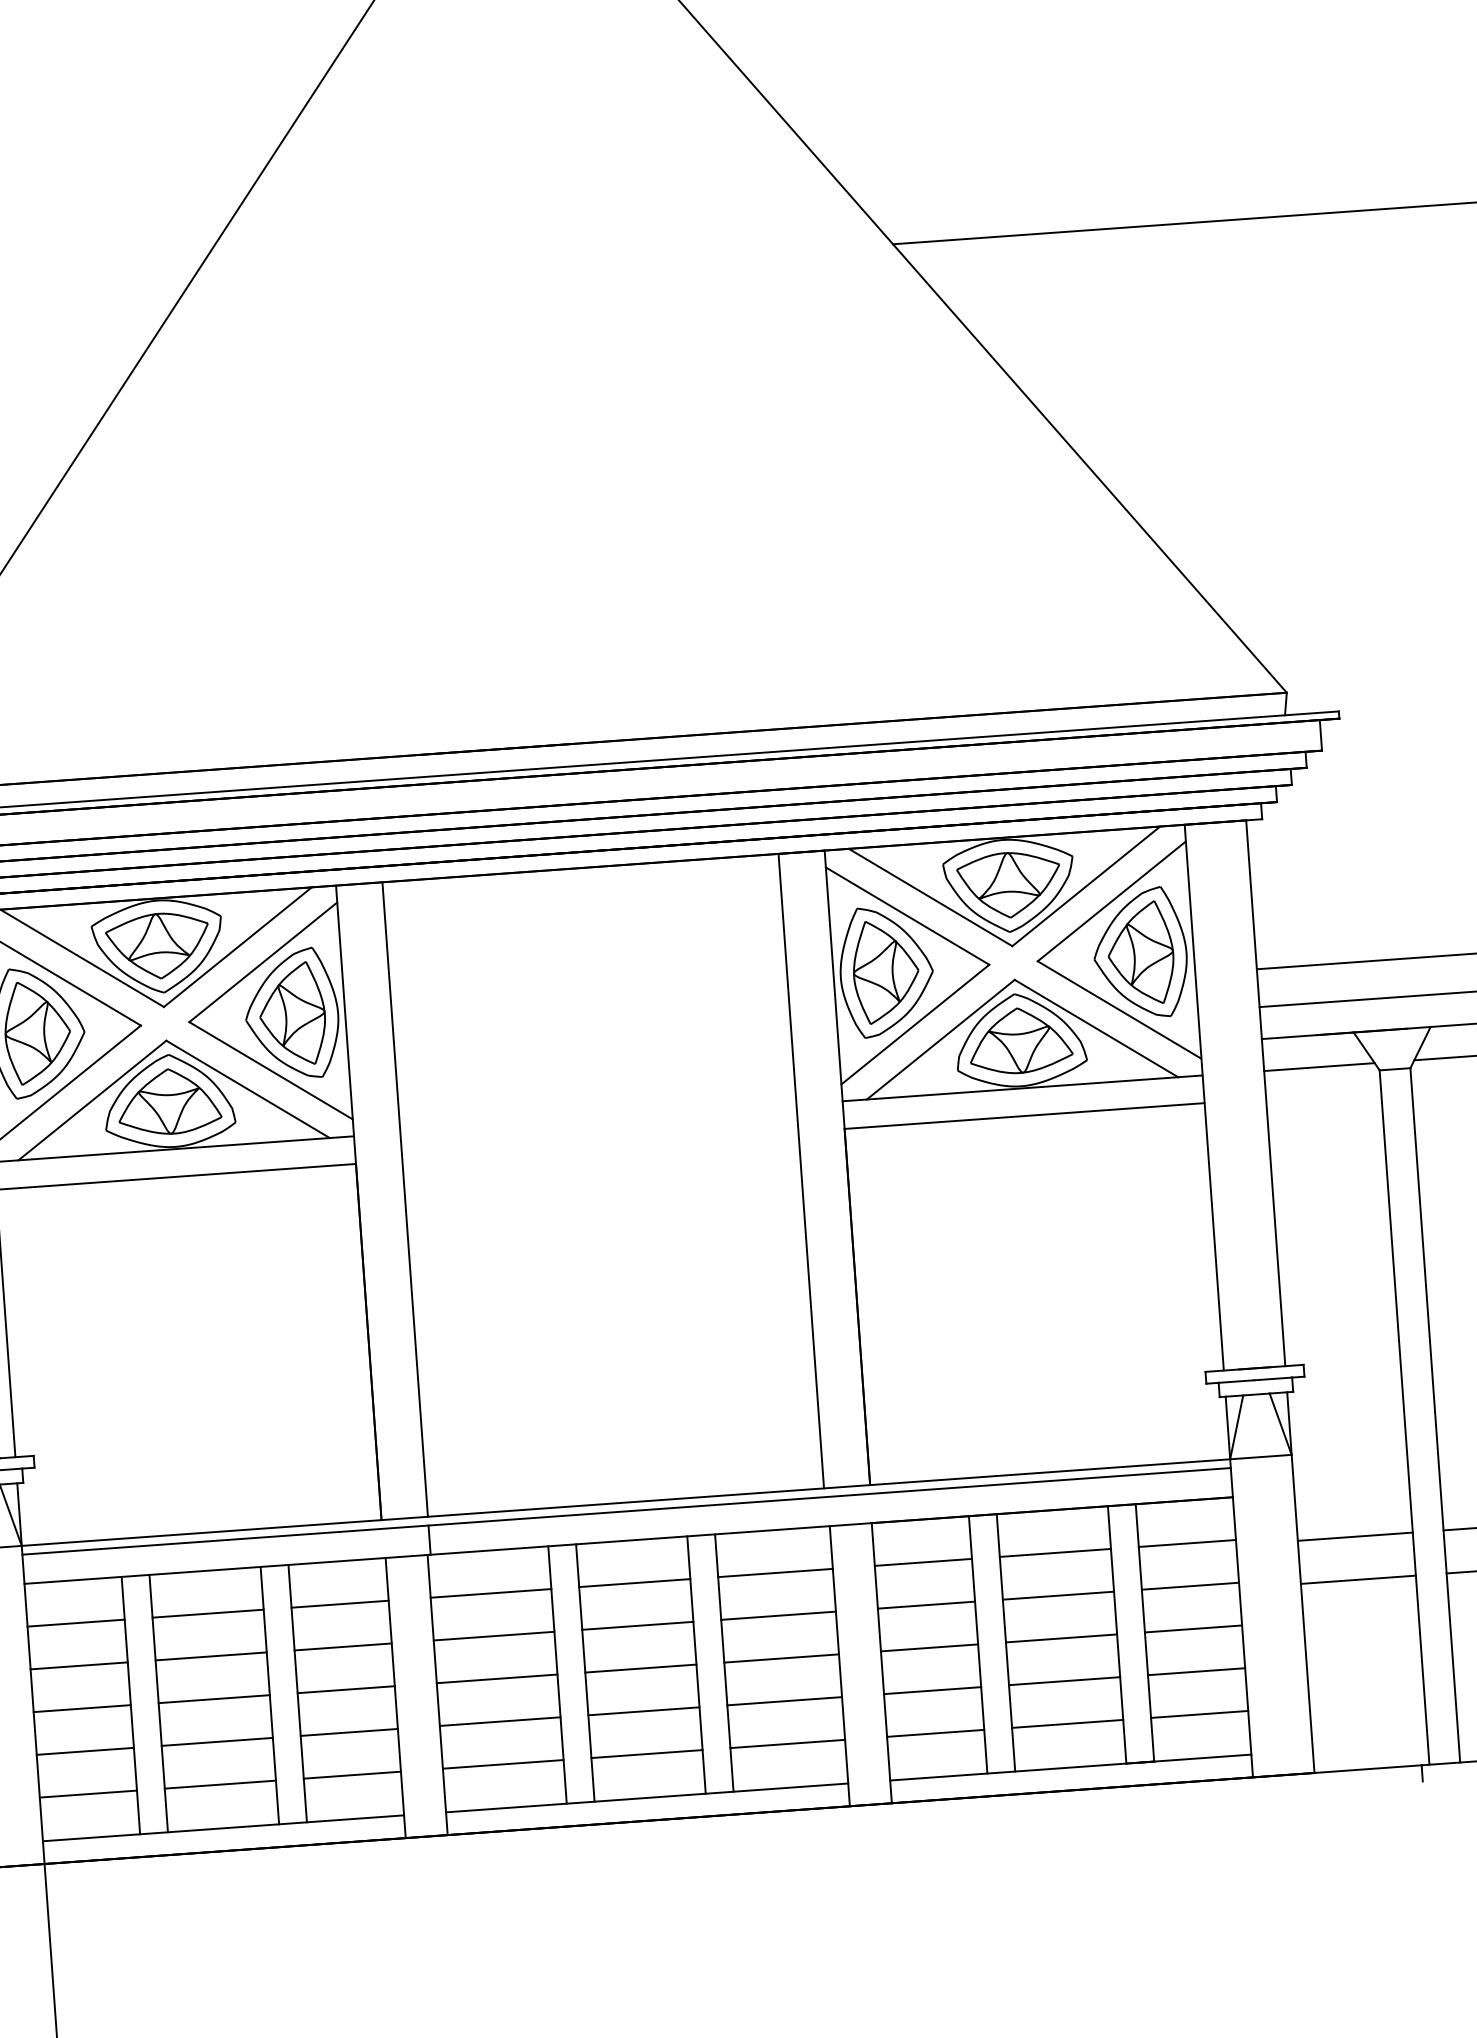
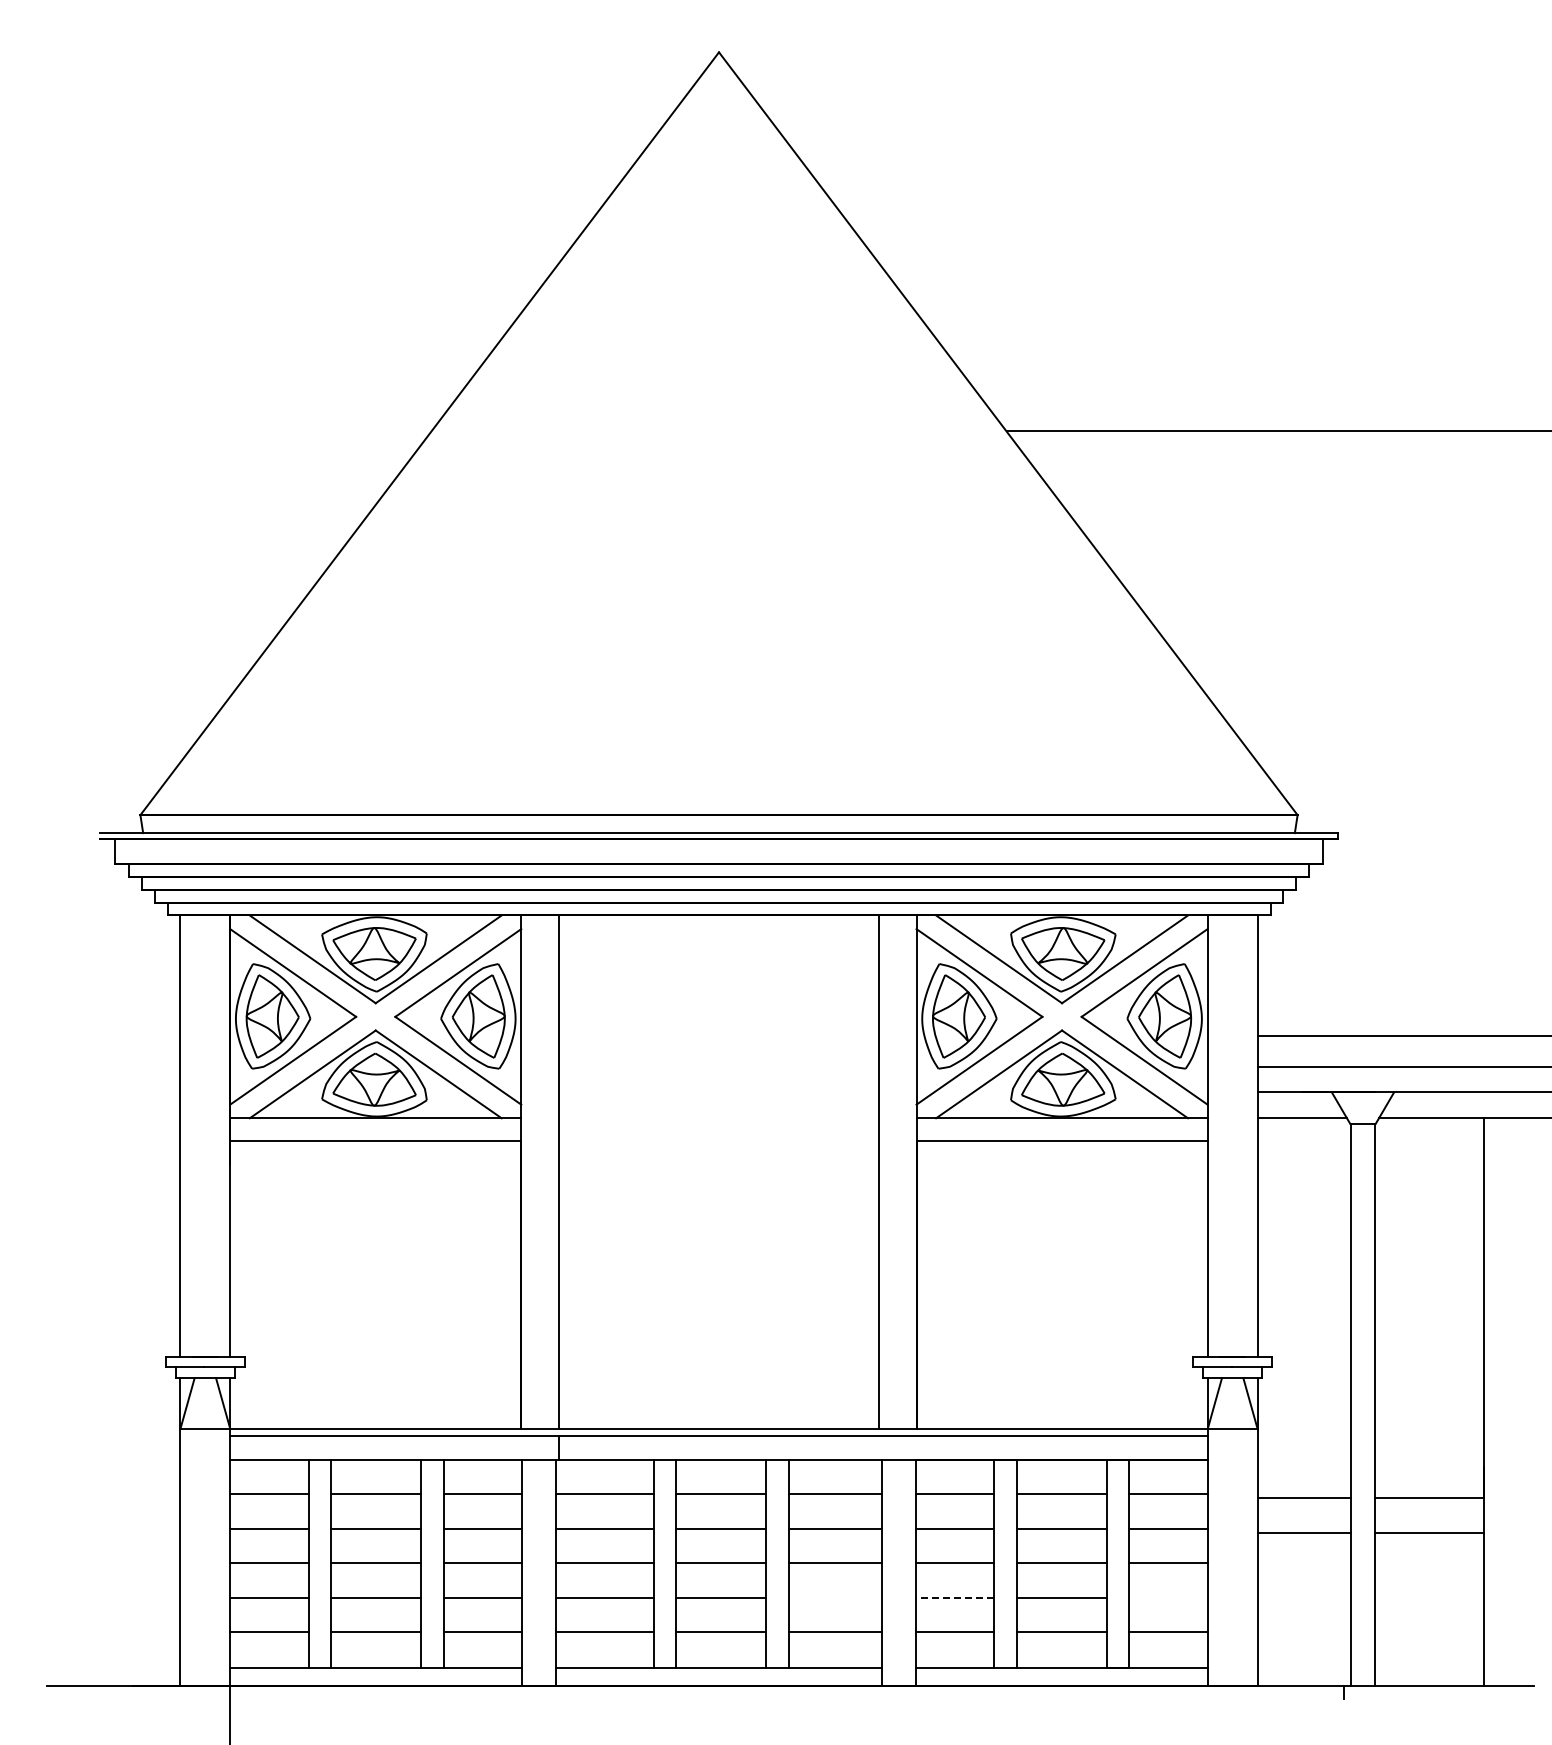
line: (1196, 1671) -> (1168, 1597), removed
line: (932, 1690) -> (954, 1597), solid -> dashed
line: (783, 1700) -> (834, 1597), removed

